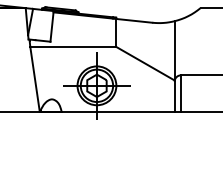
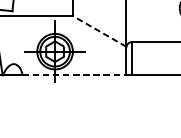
line: (145, 63) -> (99, 31), solid -> dashed
line: (118, 111) -> (74, 75), solid -> dashed

